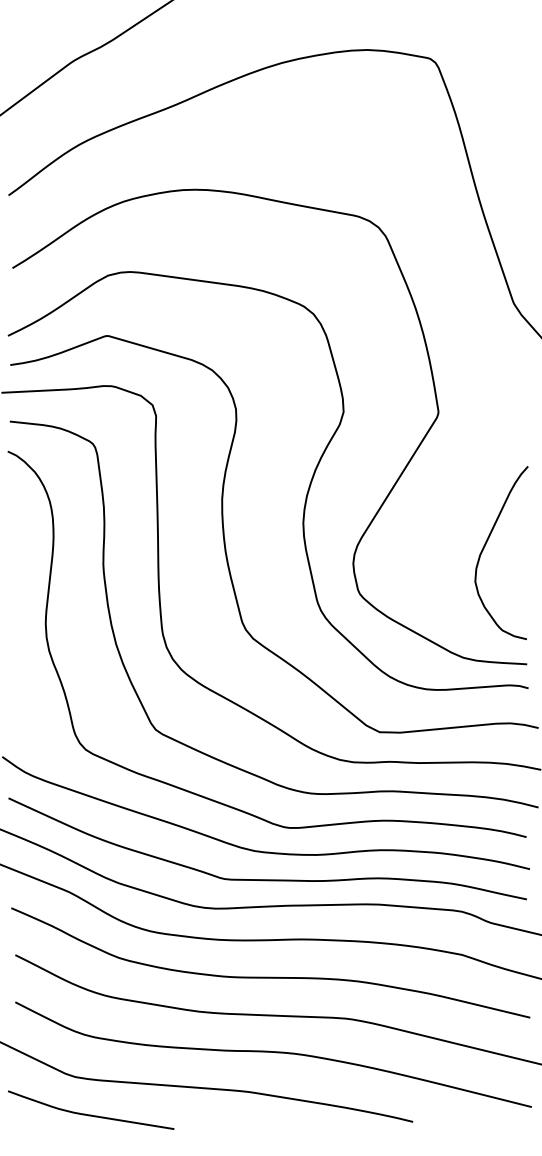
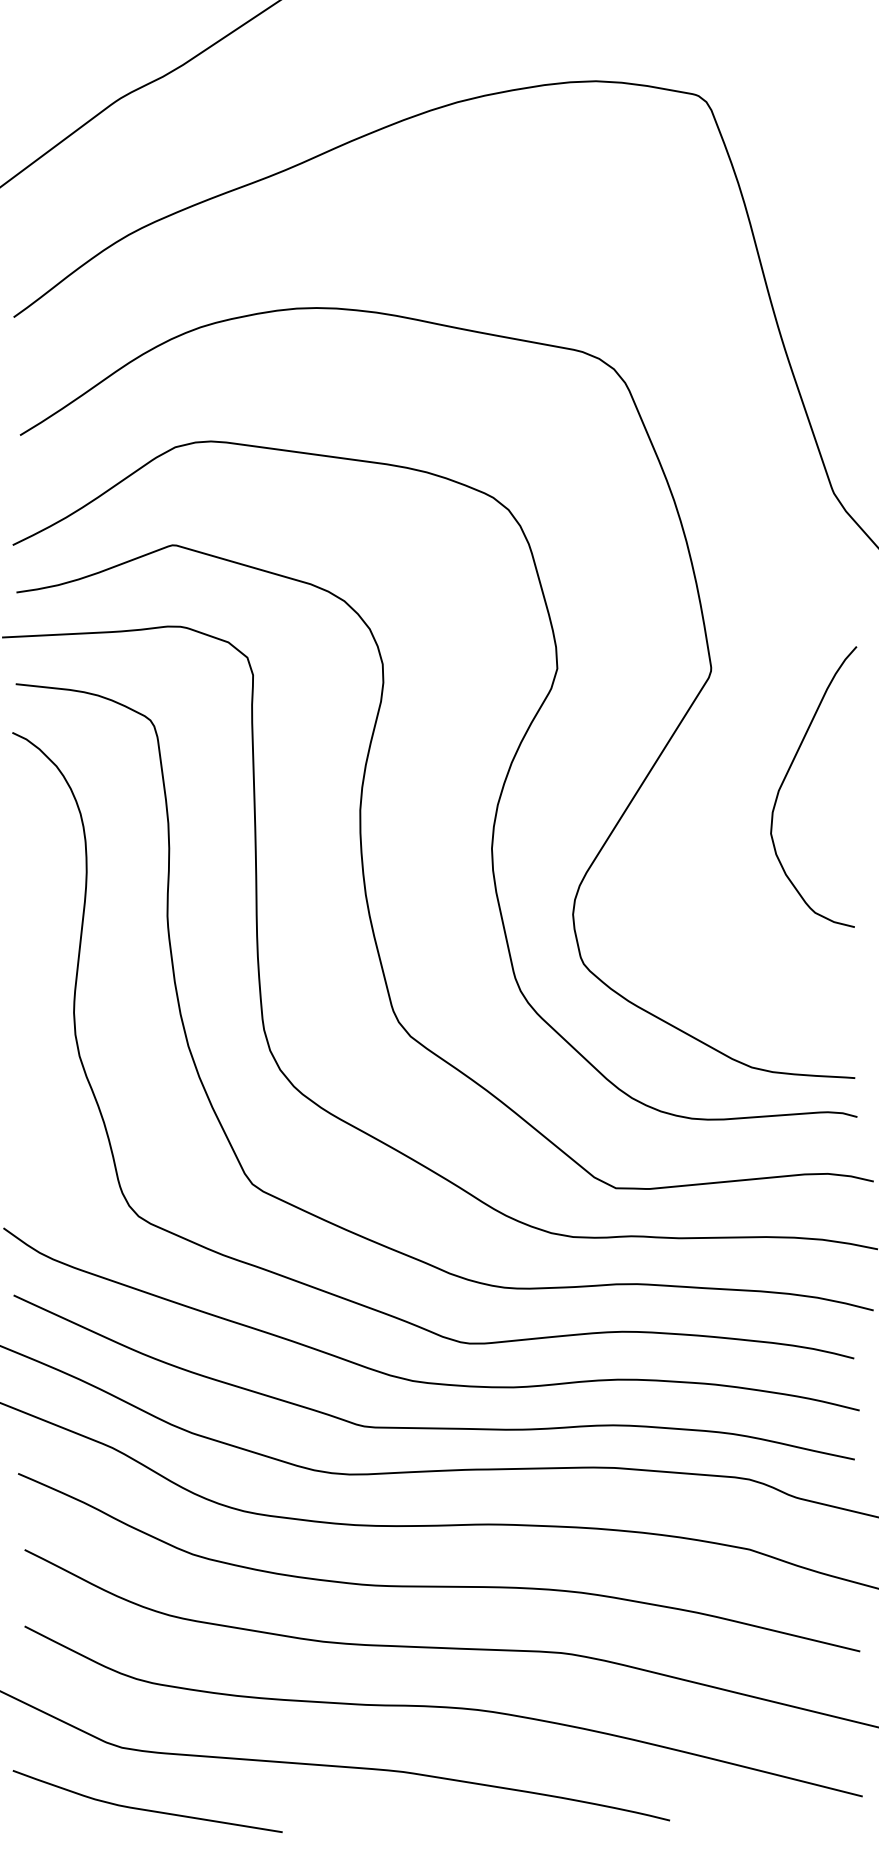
curve: (485, 546) -> (787, 776), moved

